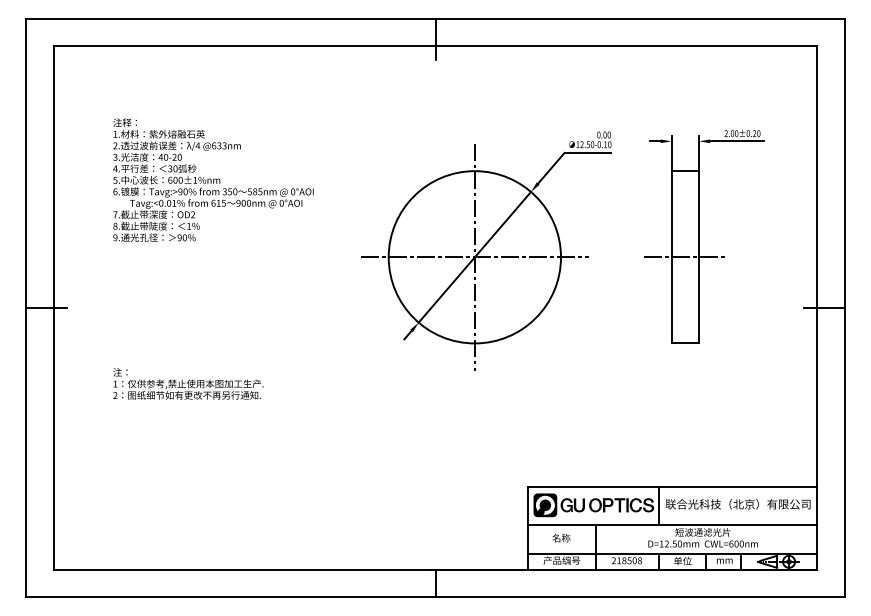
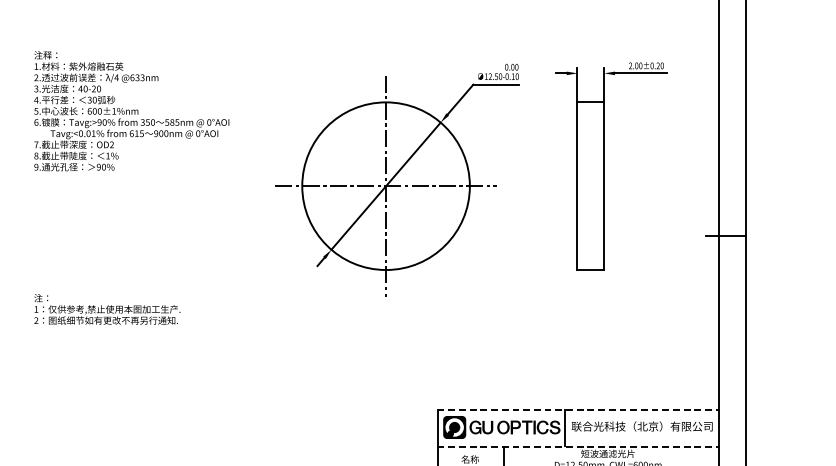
line: (685, 257) -> (591, 186), removed
line: (672, 487) -> (578, 410), solid -> dashed
line: (672, 524) -> (578, 446), solid -> dashed

